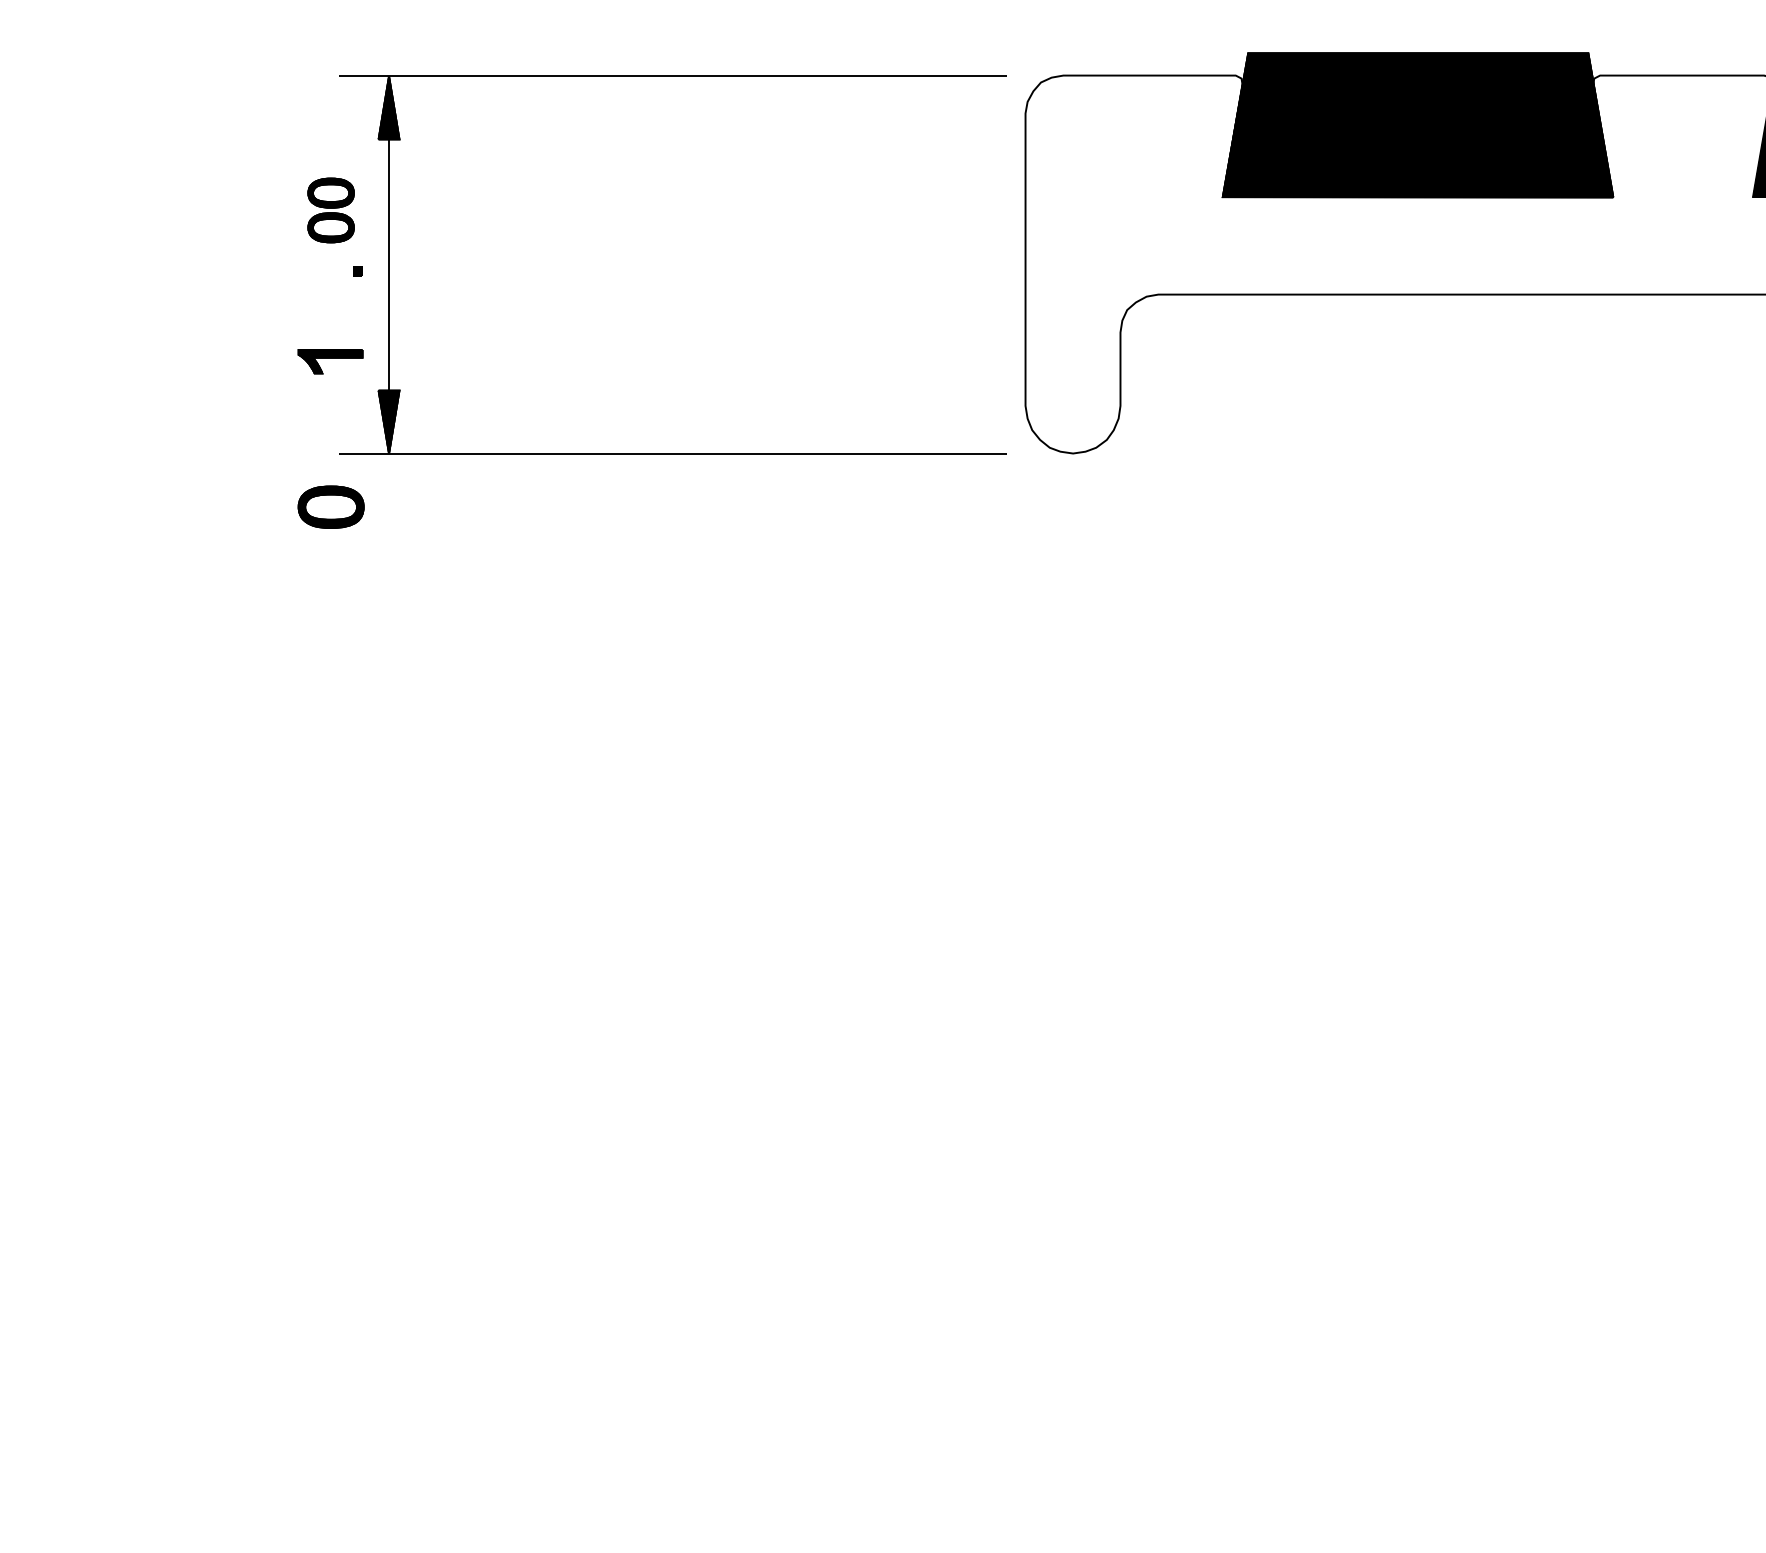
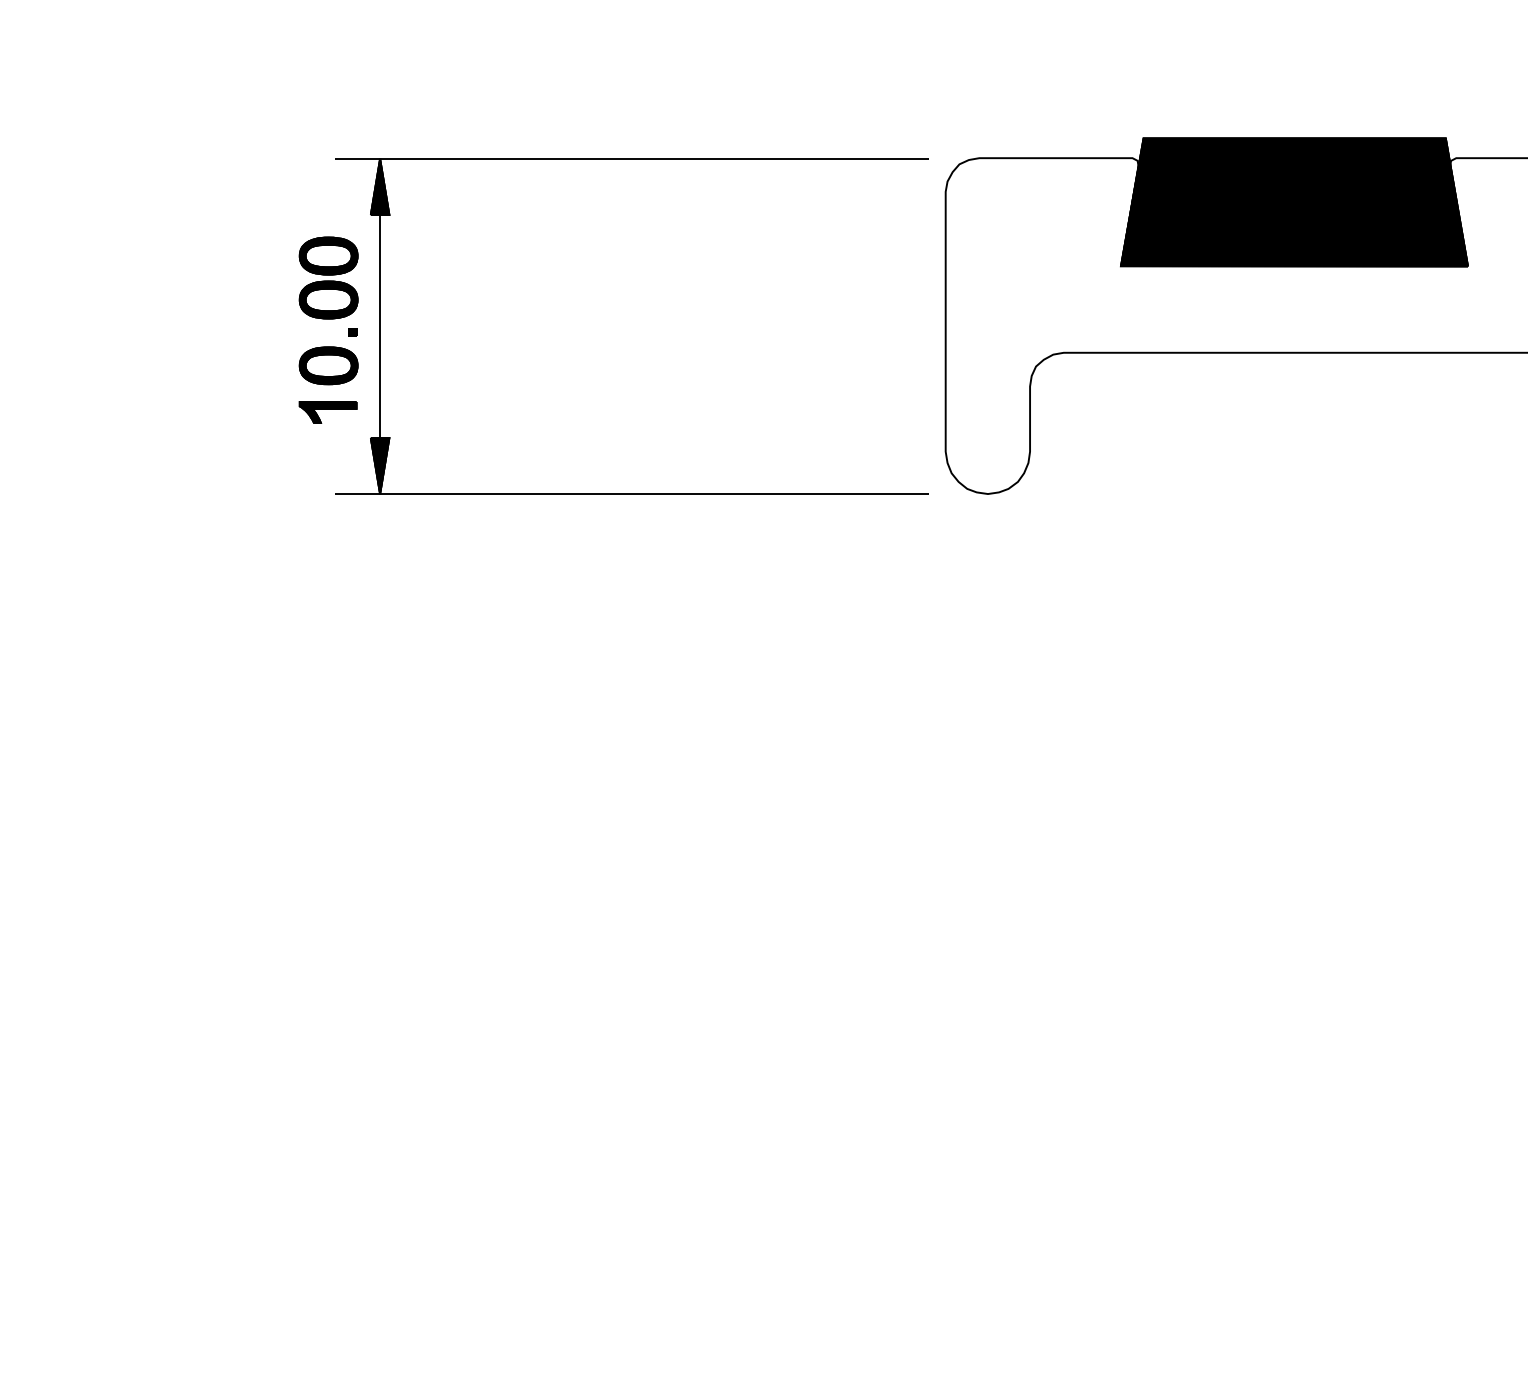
part: (330, 210) -> (328, 278), size x1.43
part: (330, 506) -> (328, 365), moved

